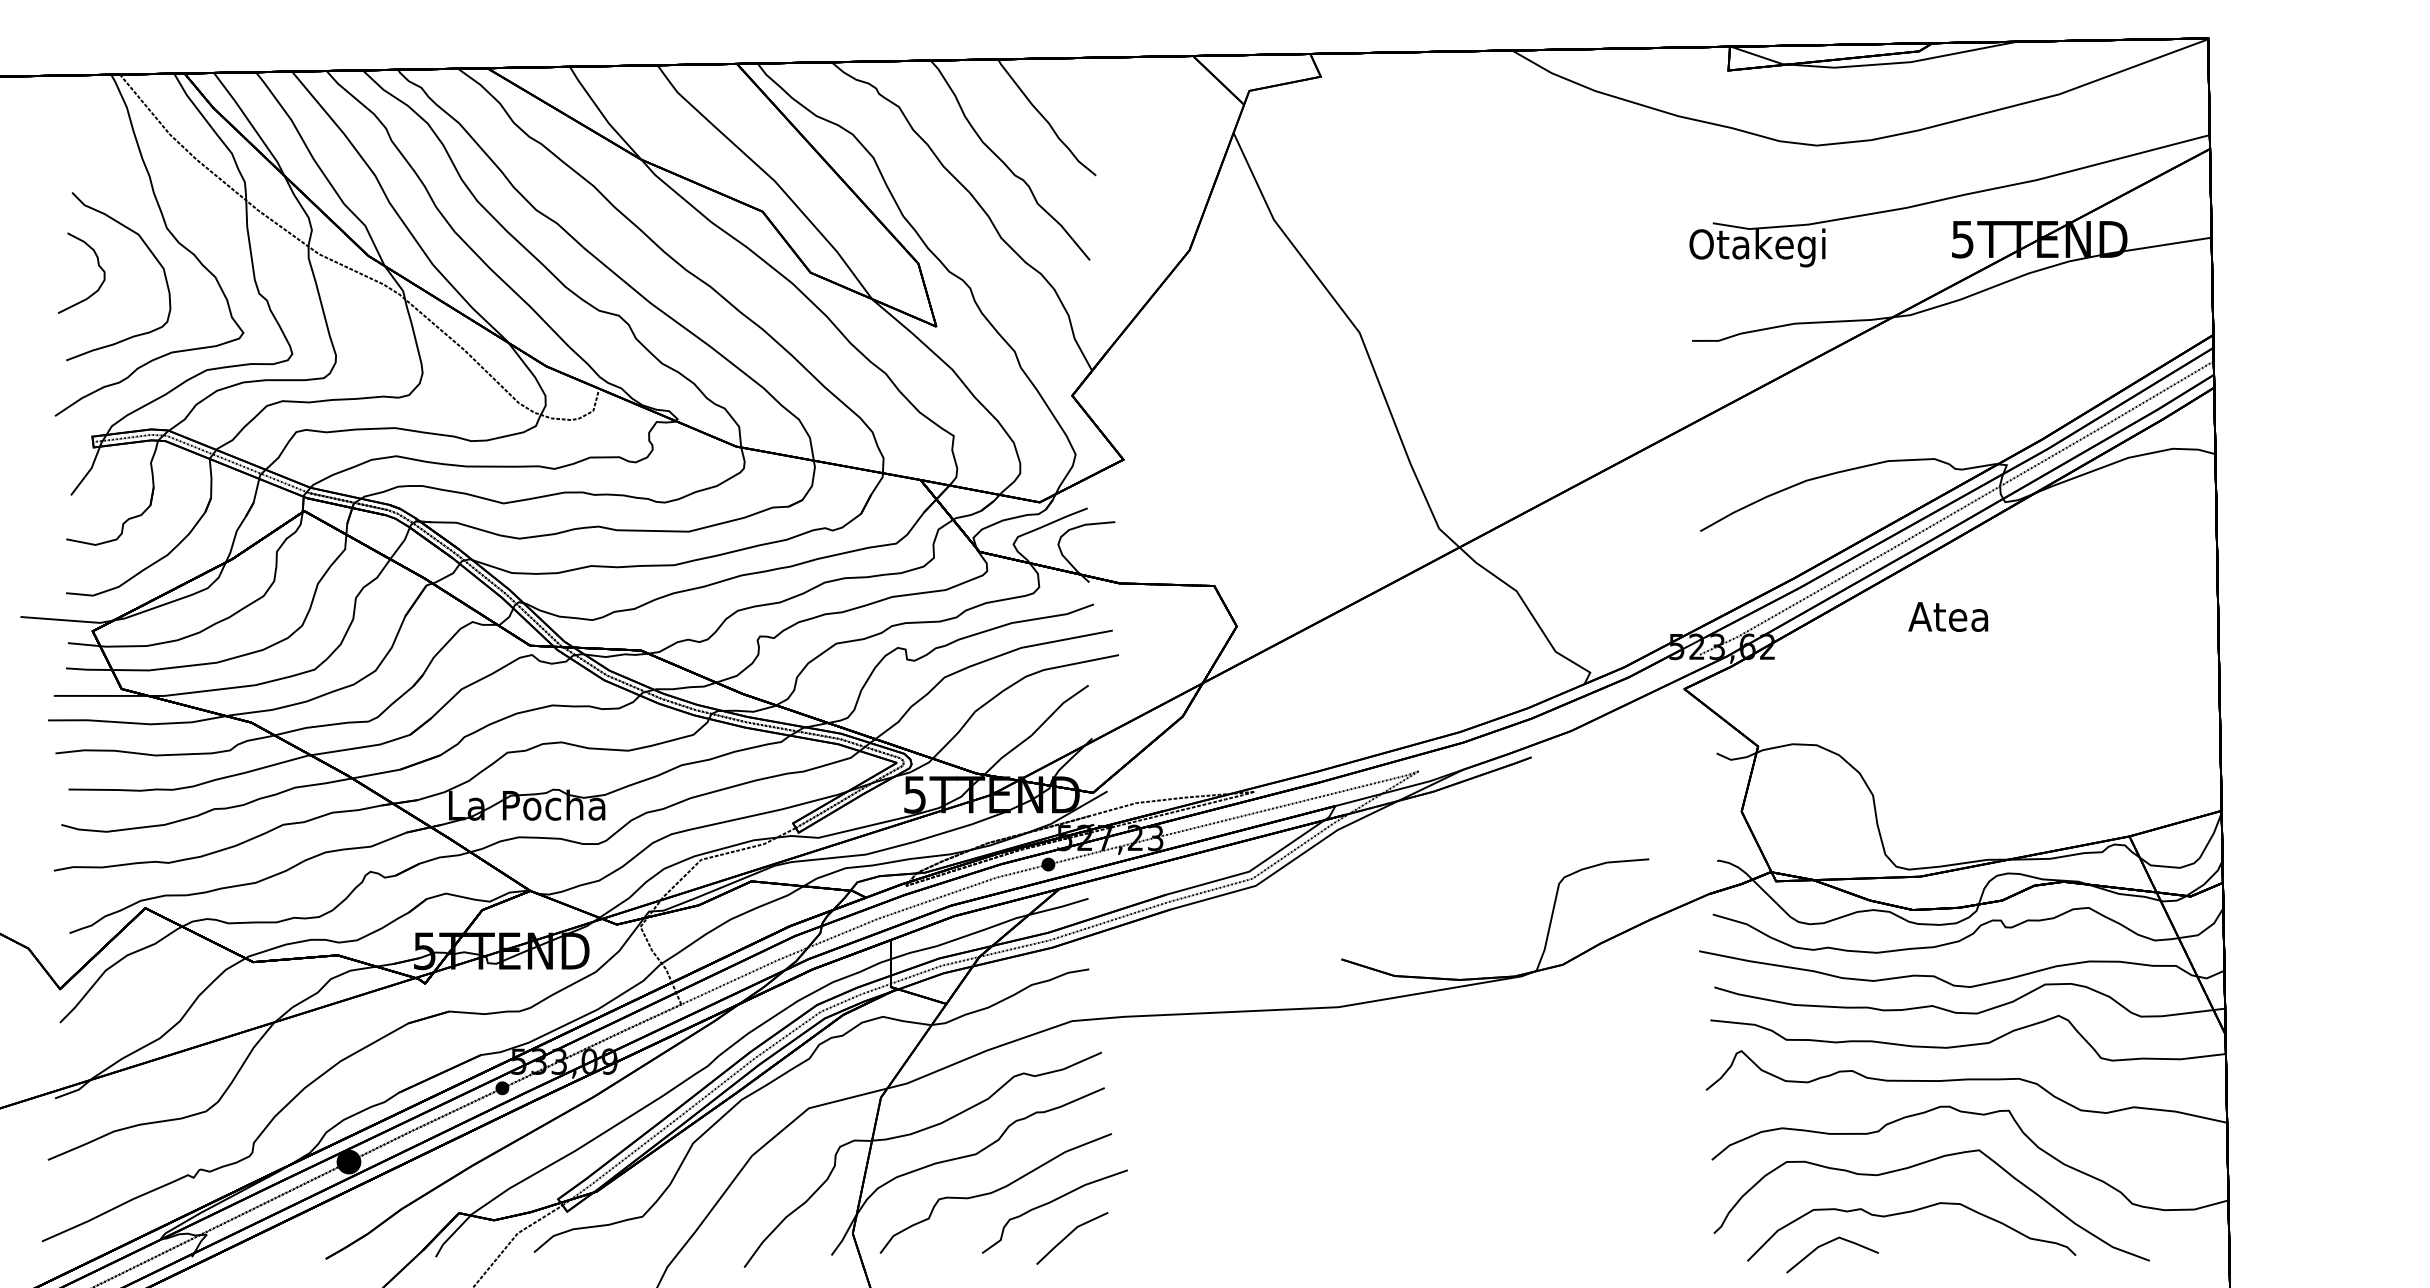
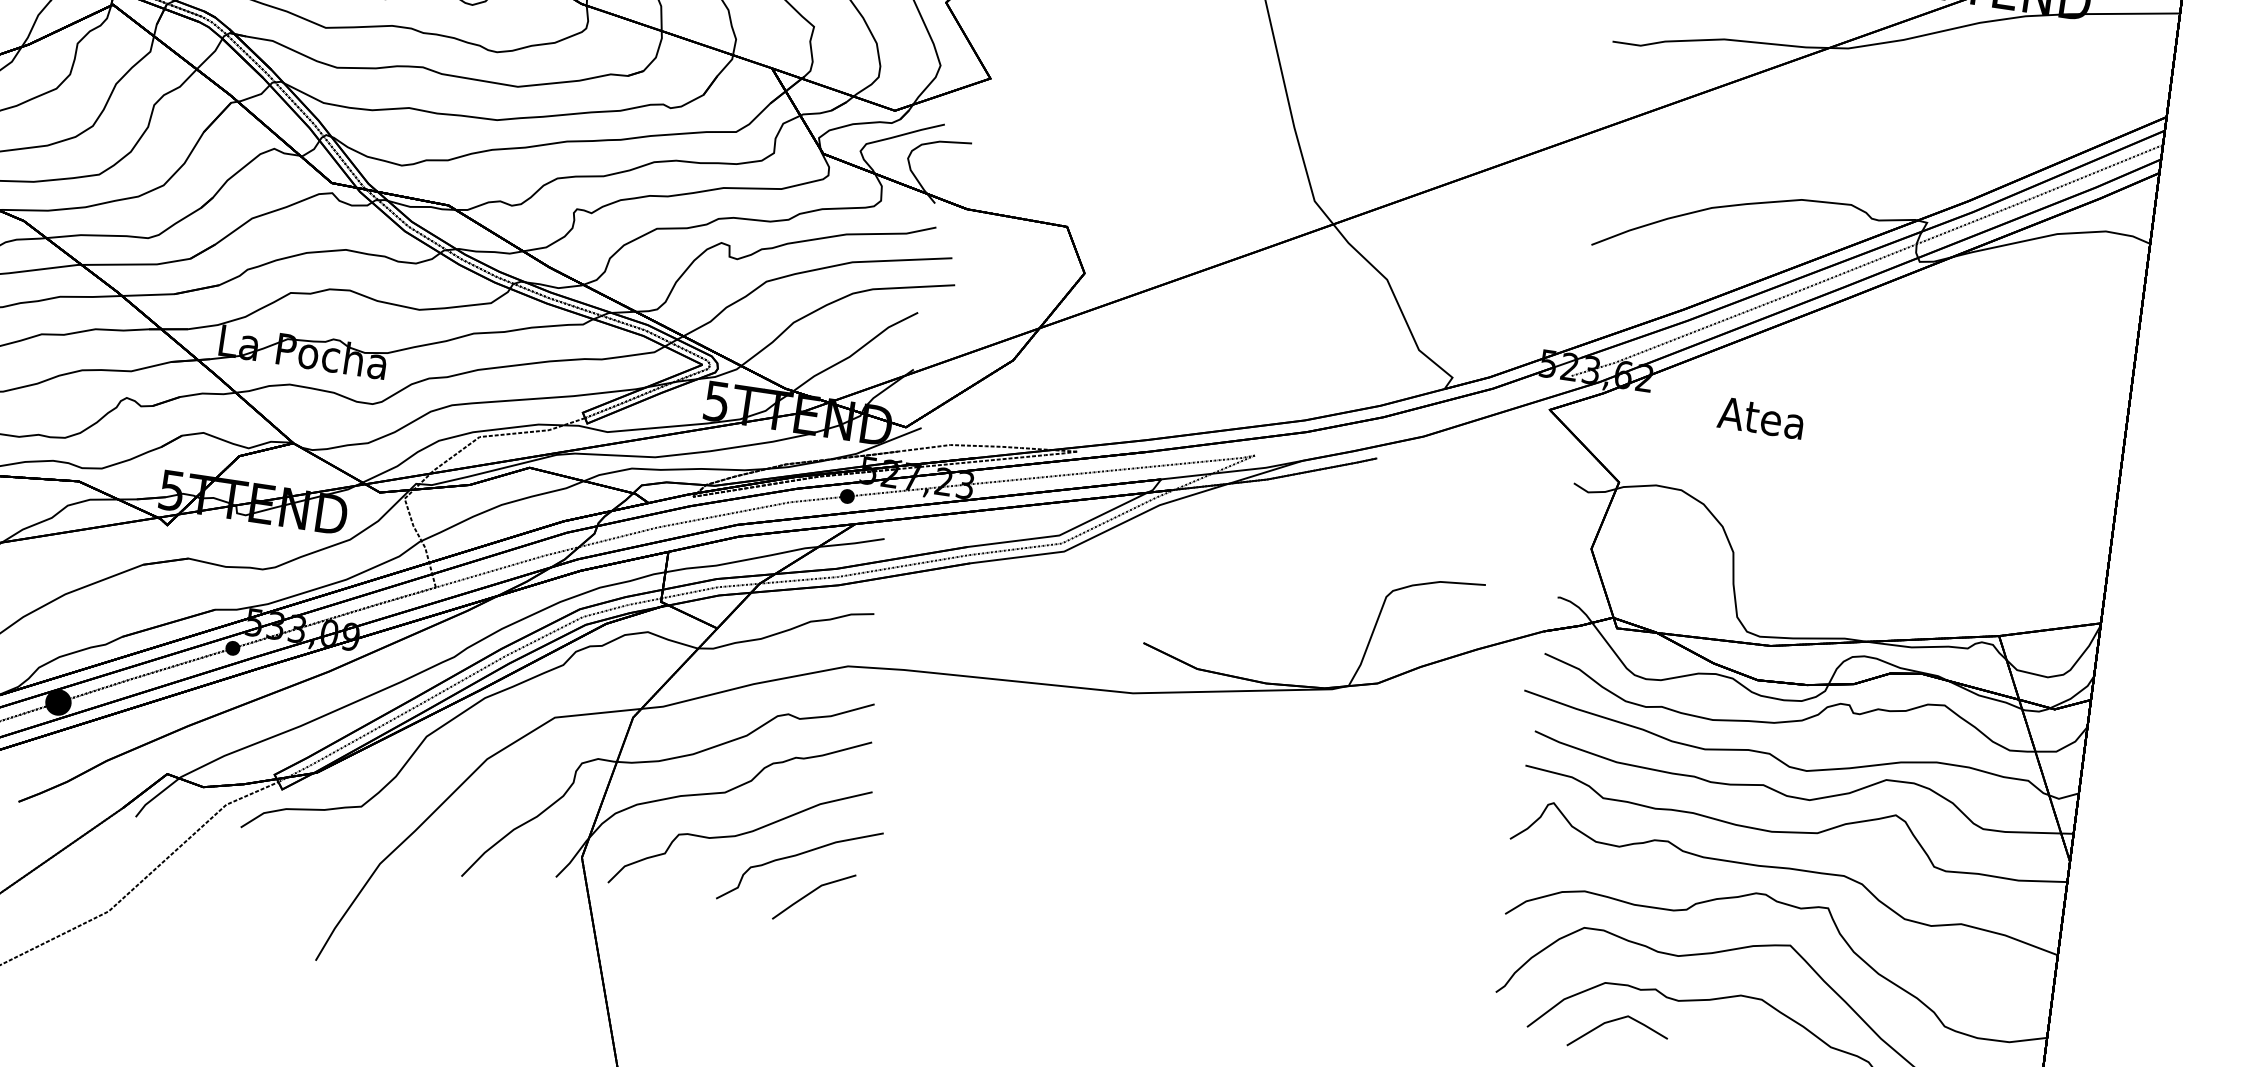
text: (1948, 616) -> (1761, 417), moved

